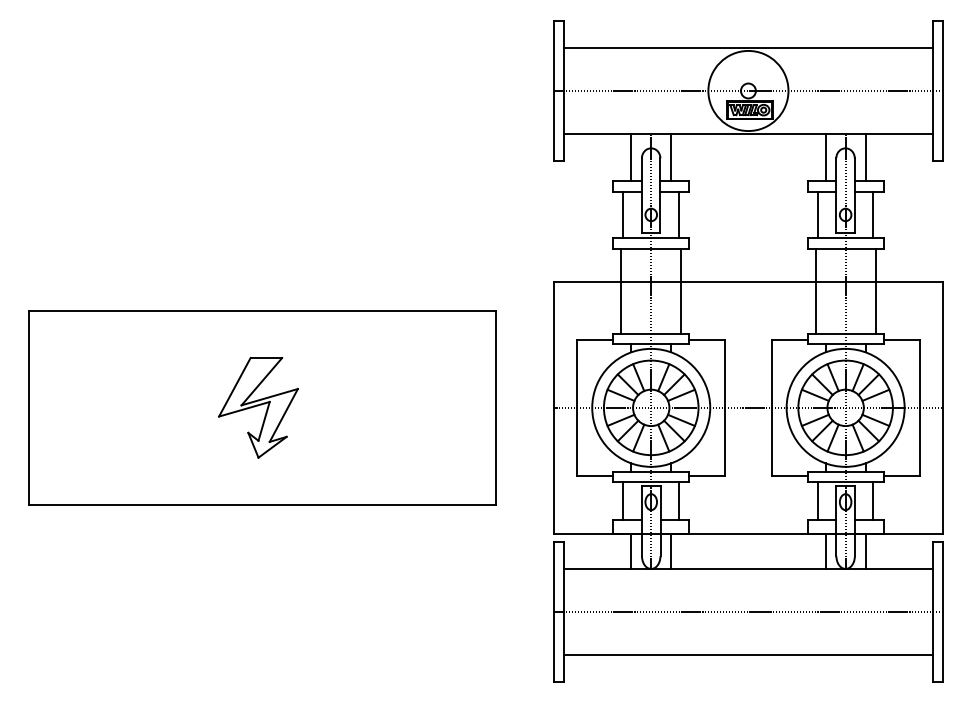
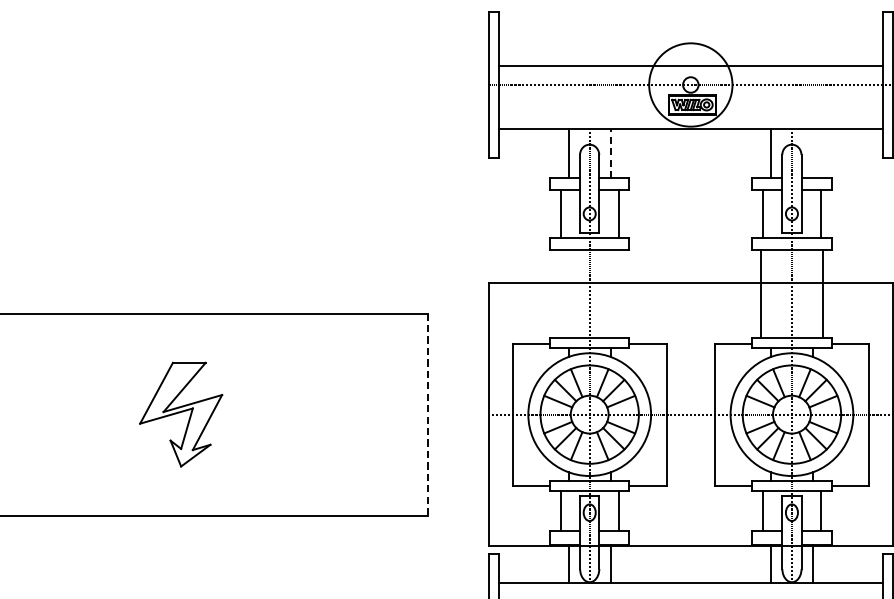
line: (748, 48) -> (690, 65), moved
line: (865, 156) -> (812, 153), removed
line: (671, 157) -> (610, 154), solid -> dashed
line: (621, 291) -> (558, 293), removed
line: (681, 291) -> (621, 293), removed
line: (495, 408) -> (427, 415), solid -> dashed

